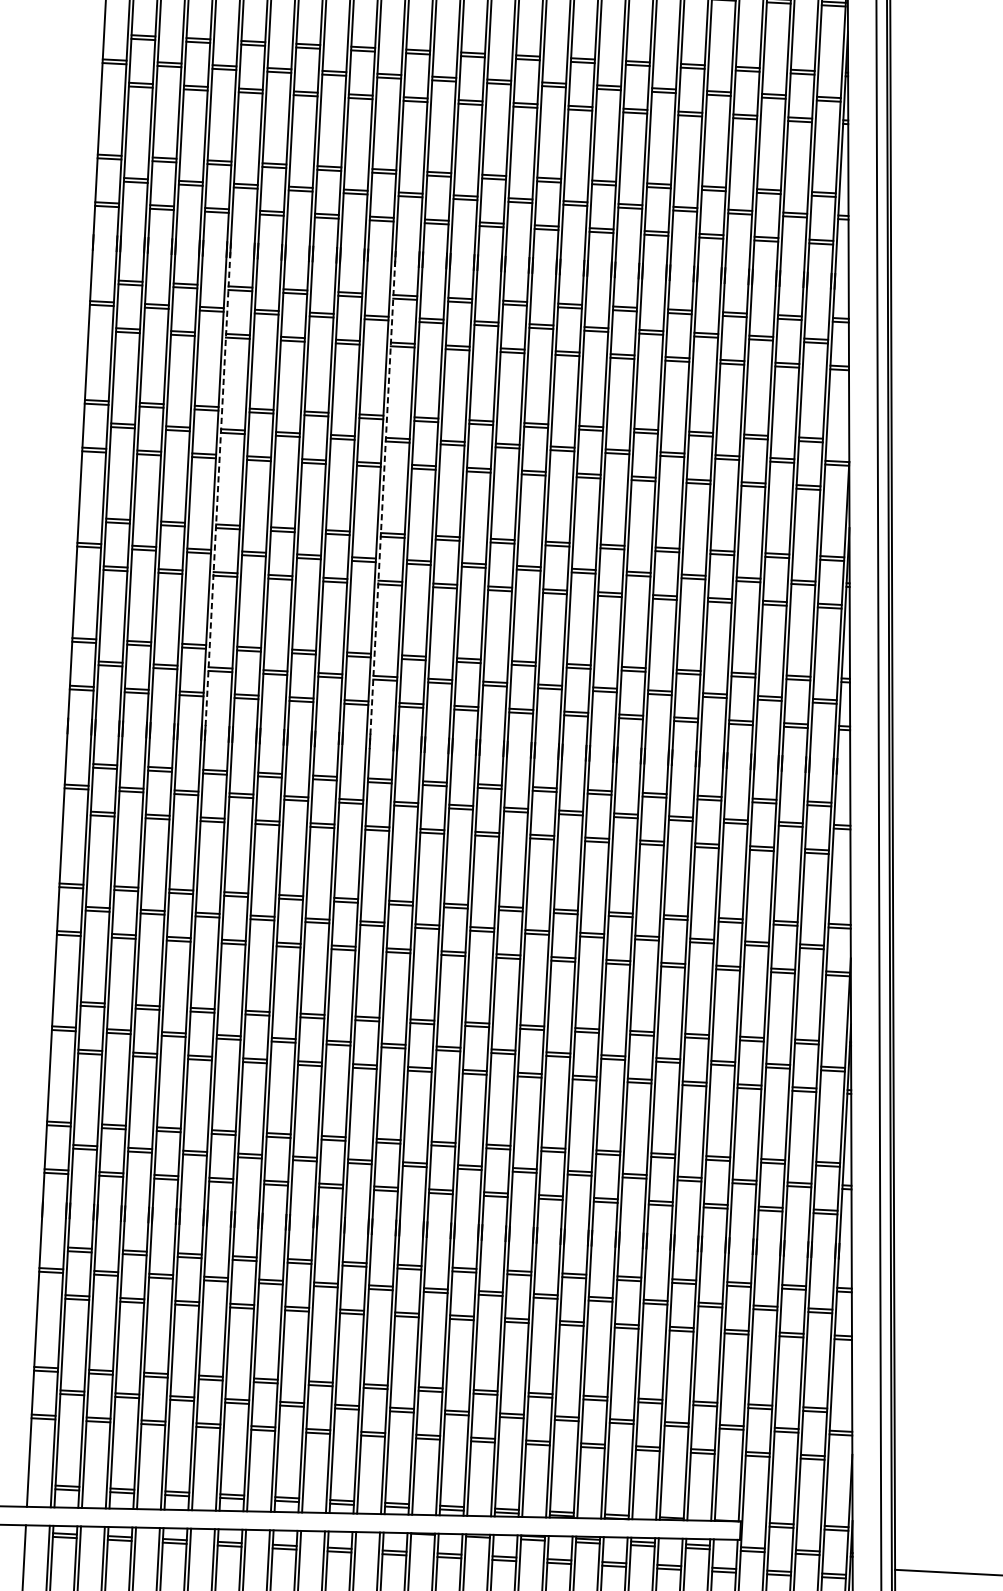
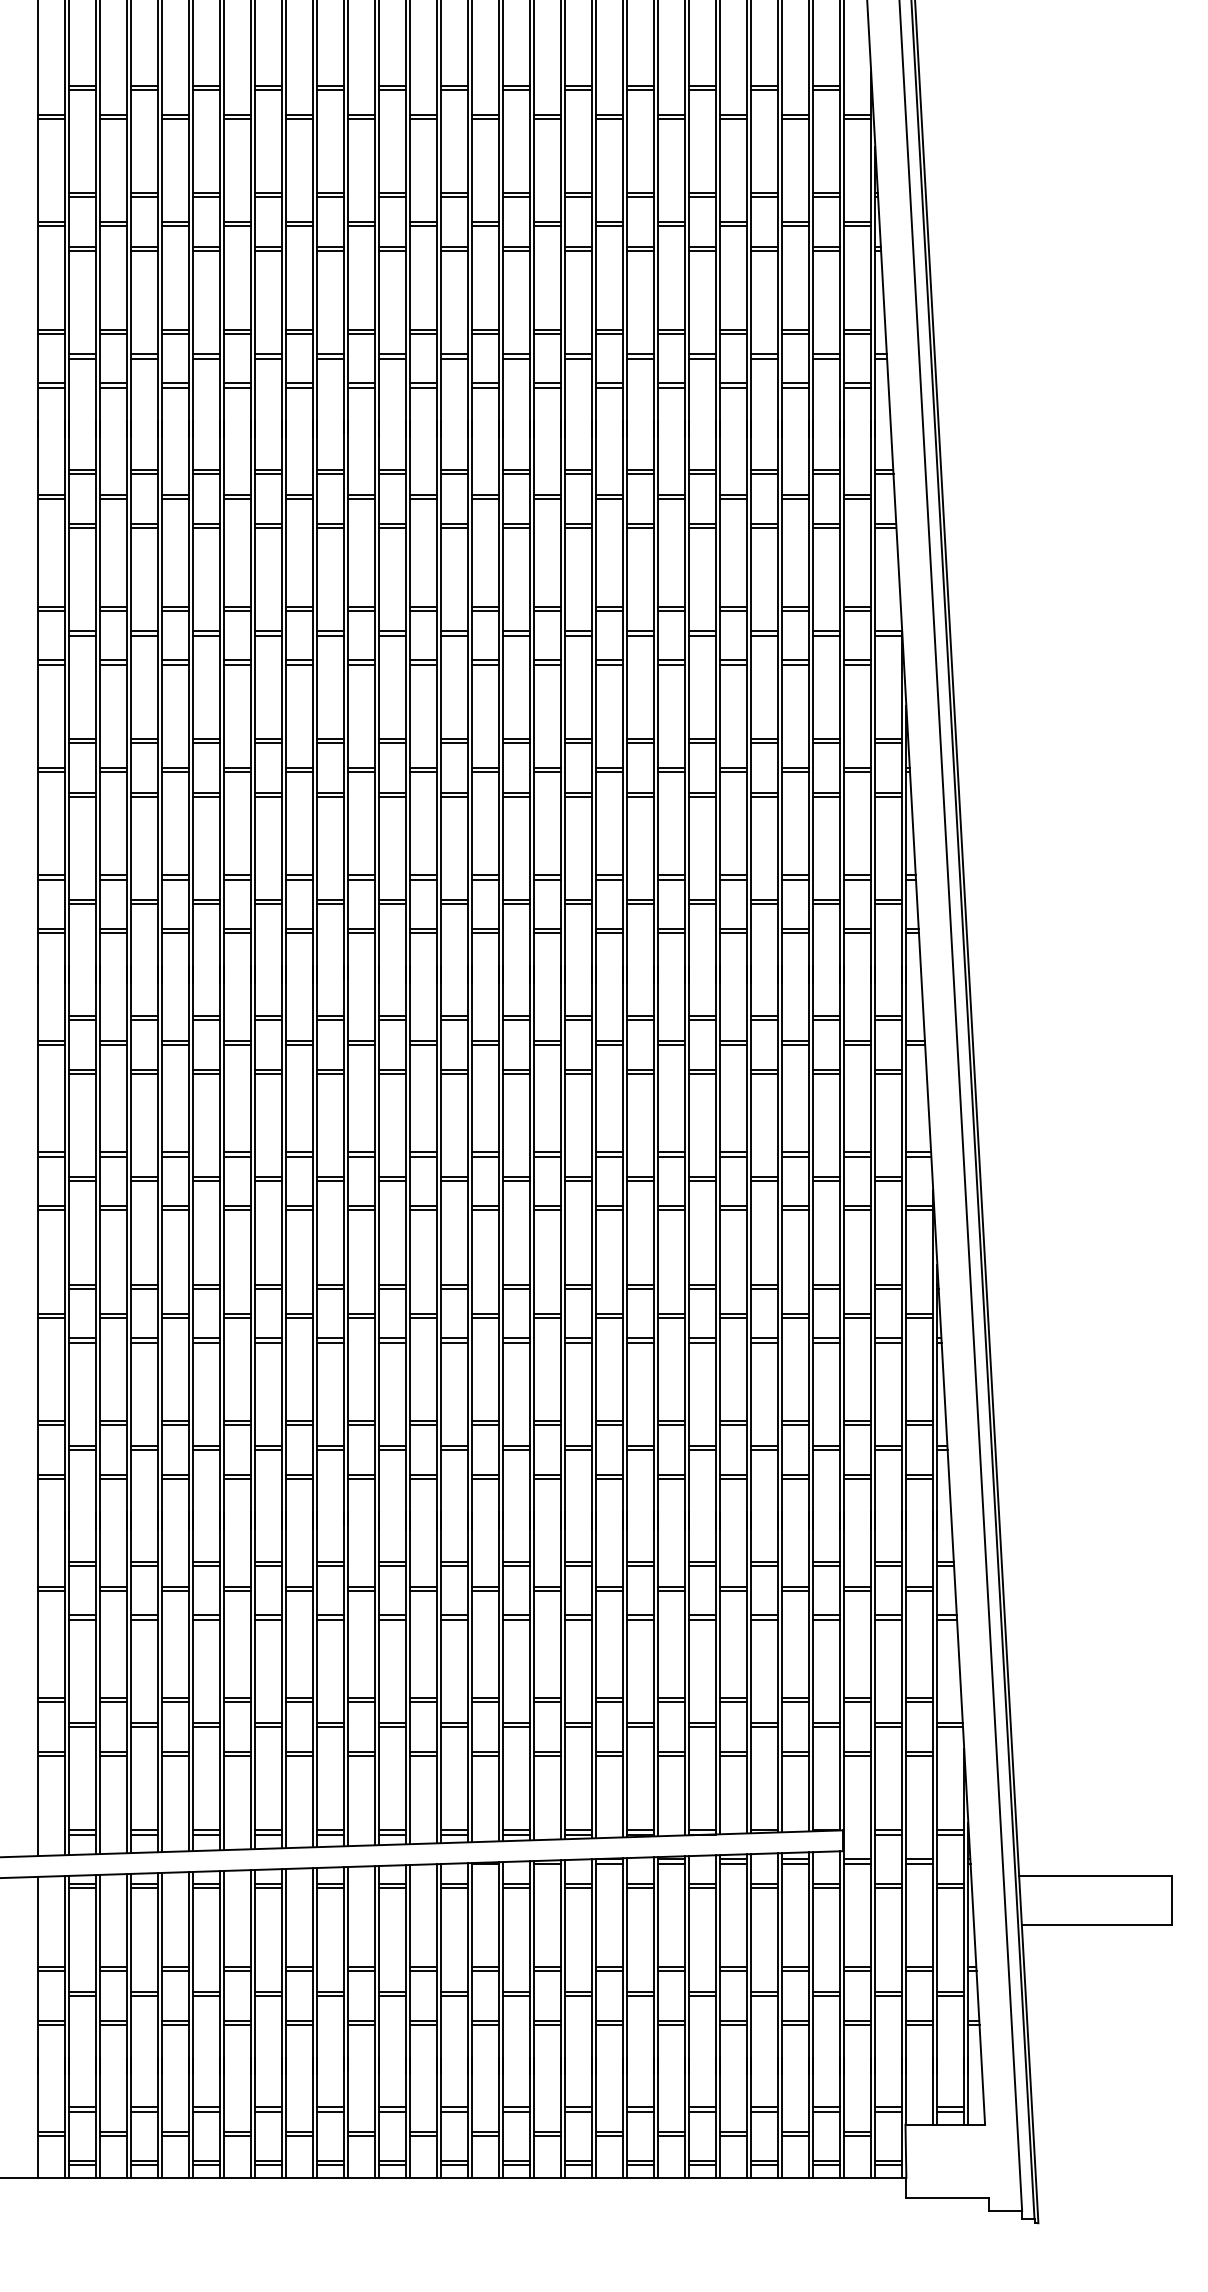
line: (218, 492) -> (193, 702), dashed -> solid
line: (382, 500) -> (379, 702), dashed -> solid

